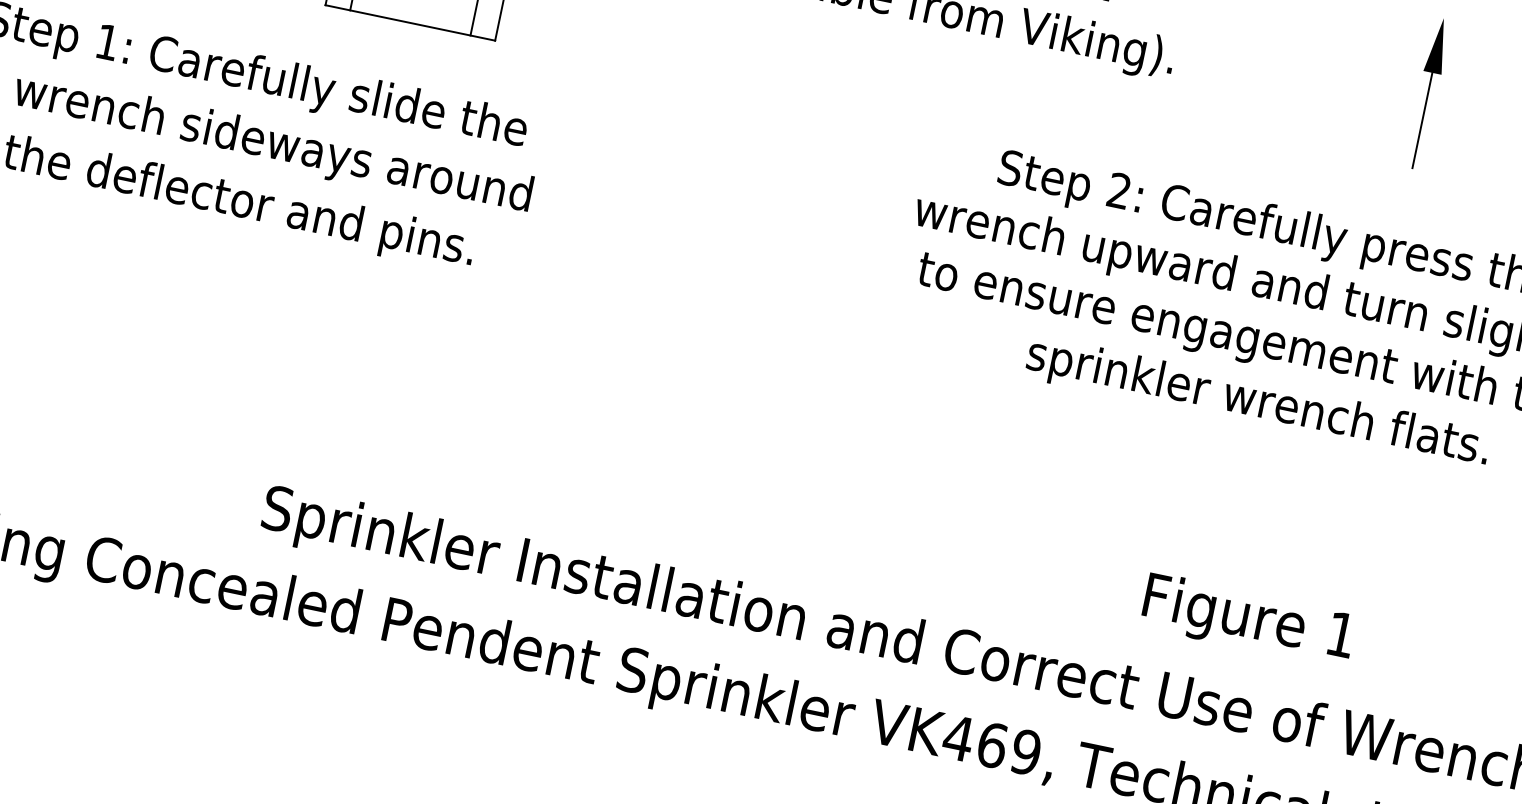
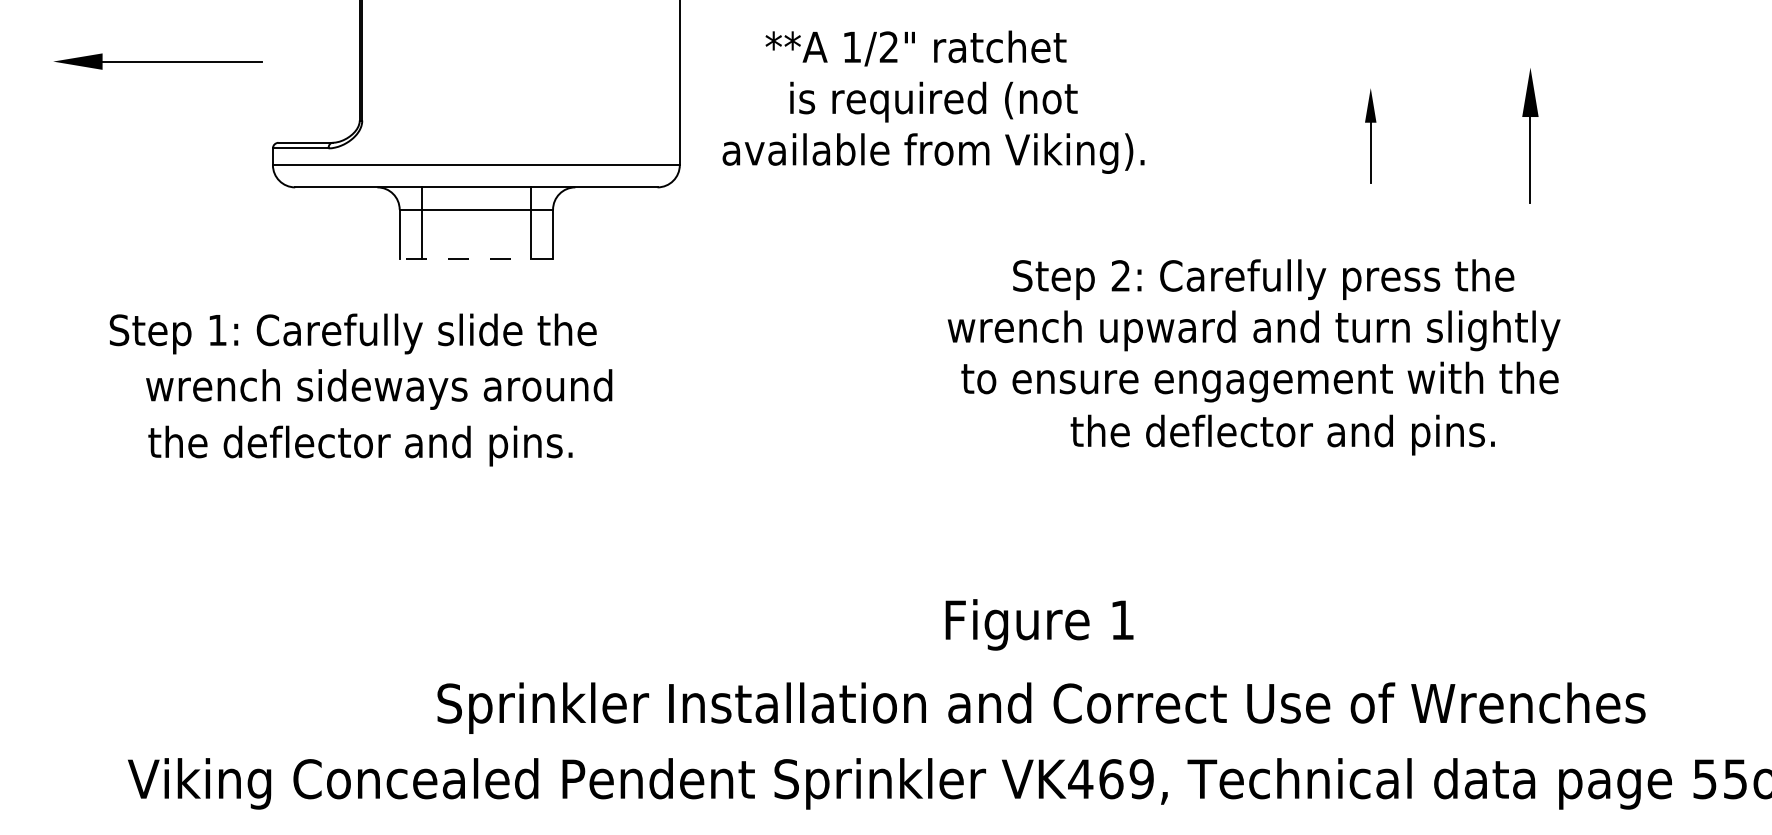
line: (410, 22) -> (476, 258), solid -> dashed
part: (1427, 93) -> (1370, 135), size x0.7
text: (1261, 403) -> (1282, 434), sprinkler wrench flats. -> the deflector and pins.
text: (1248, 620) -> (1039, 624), moved

